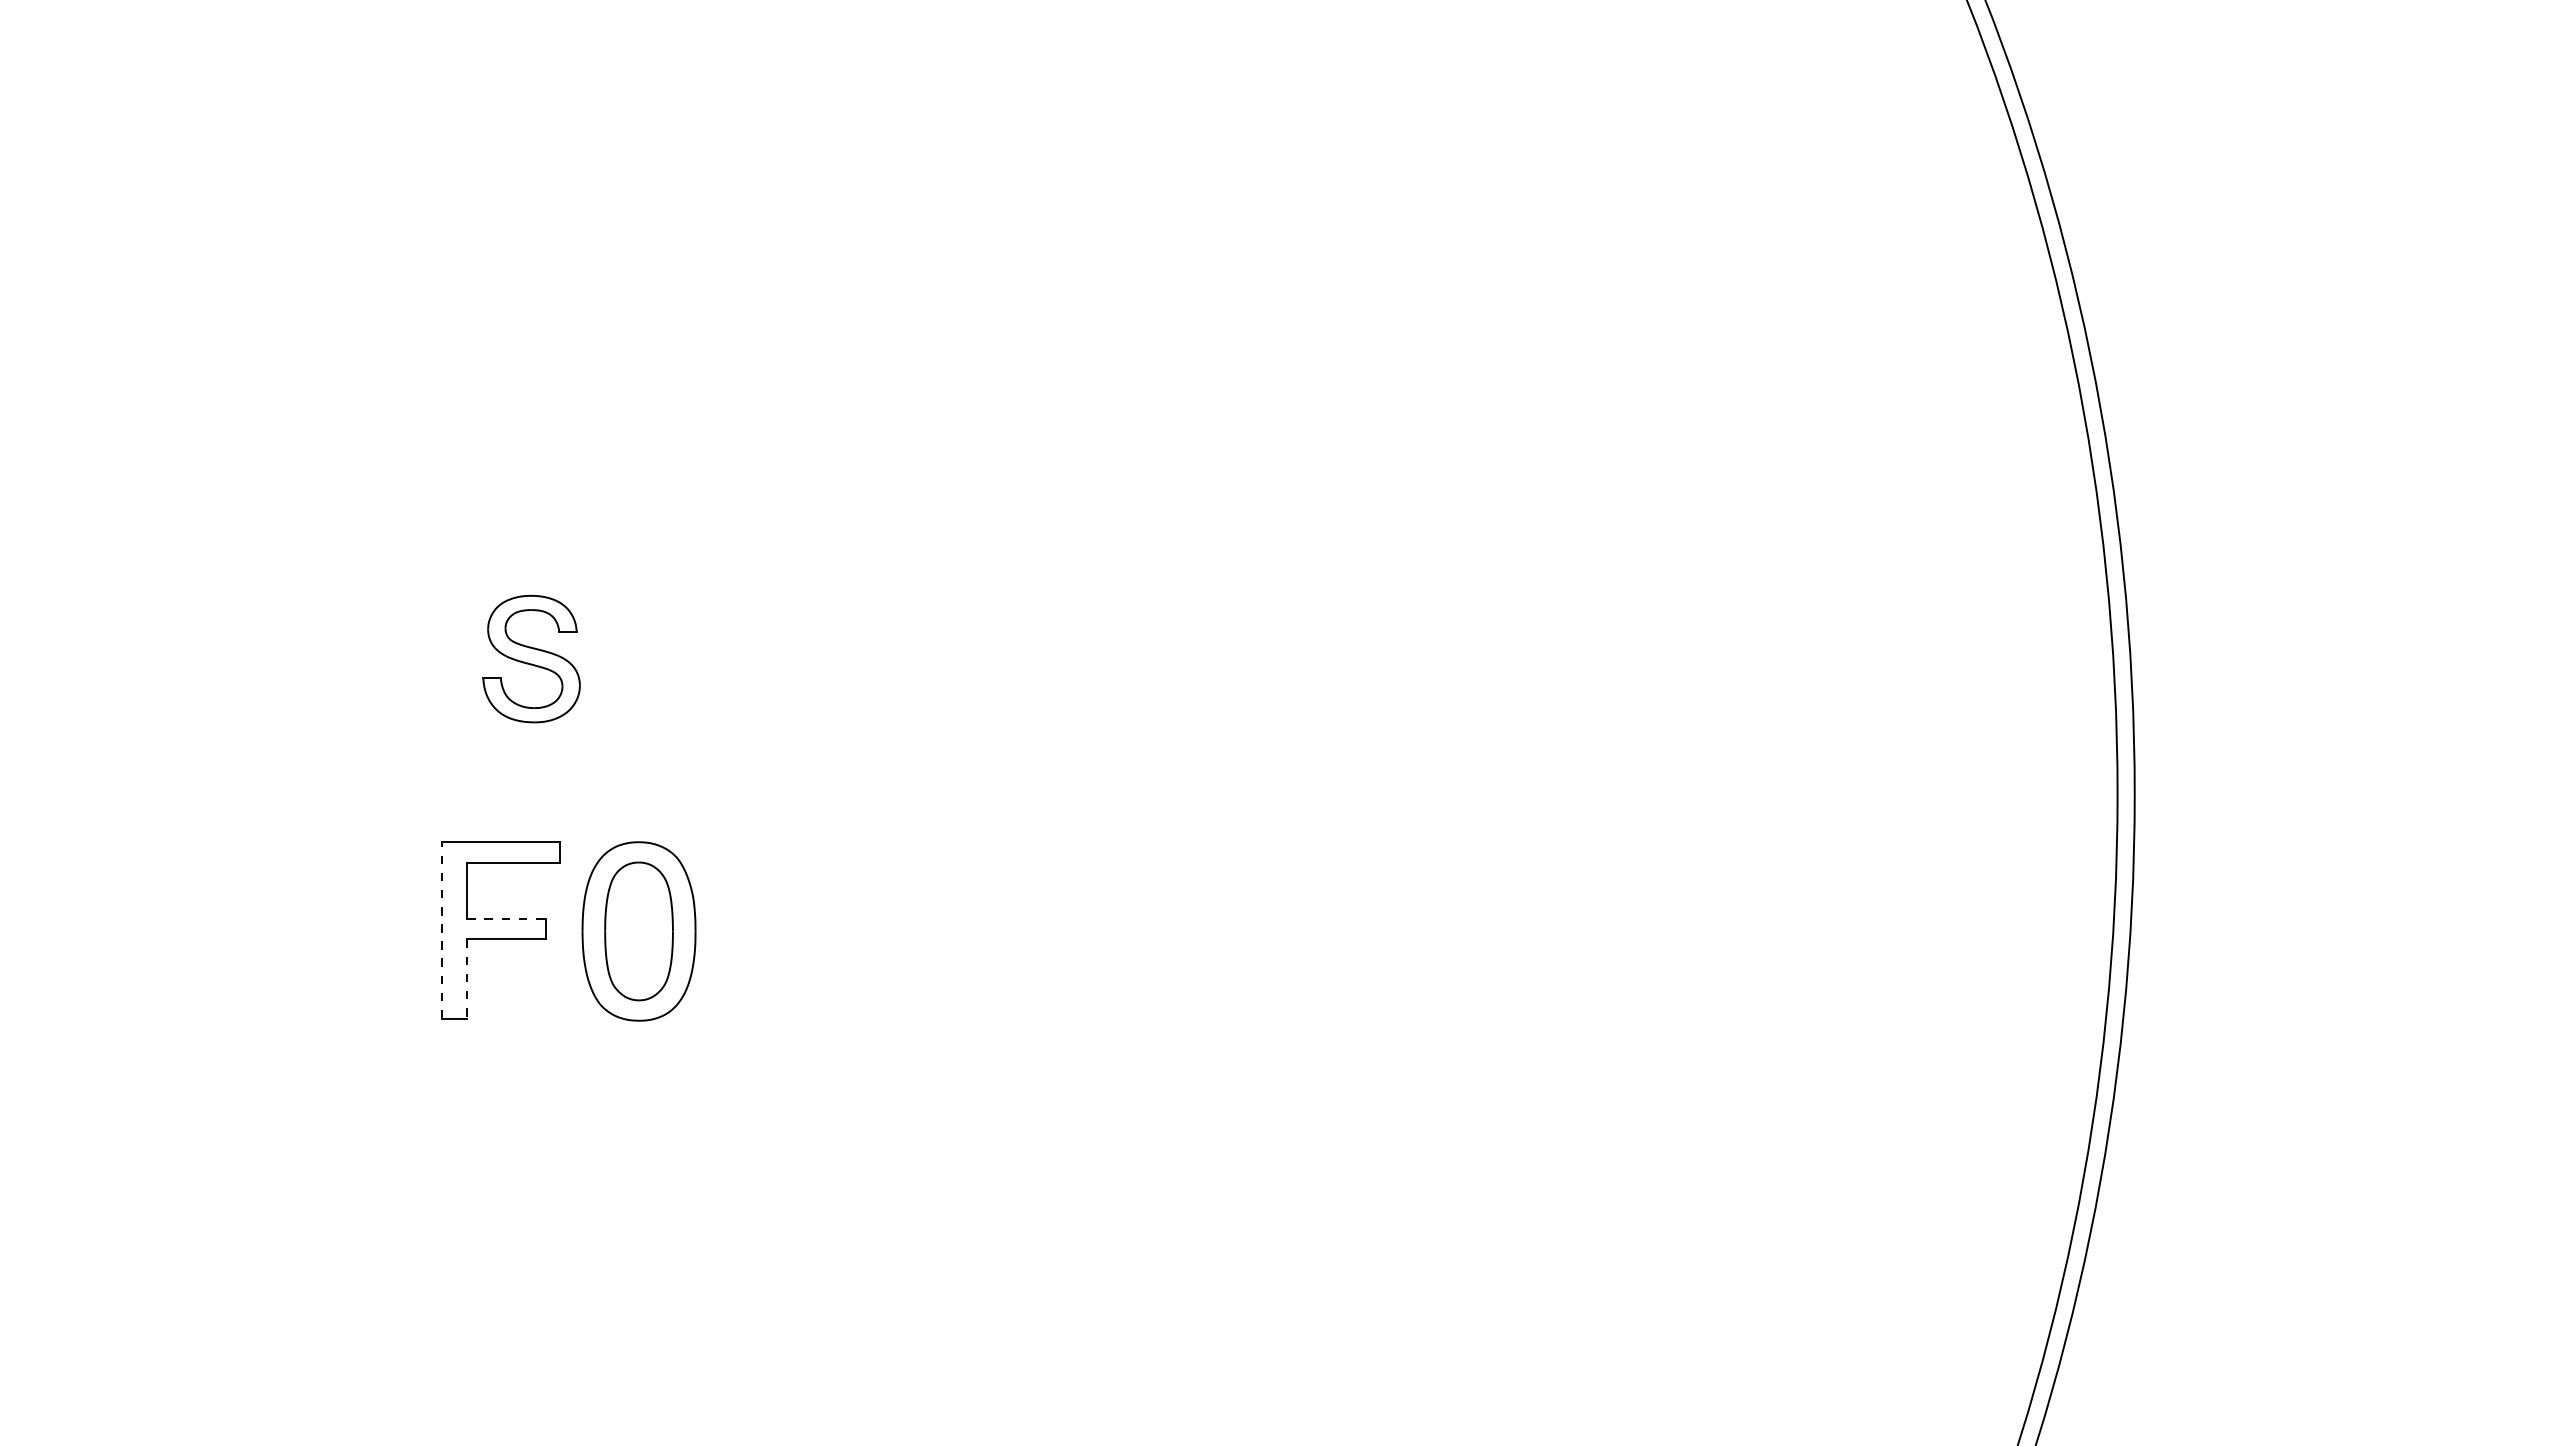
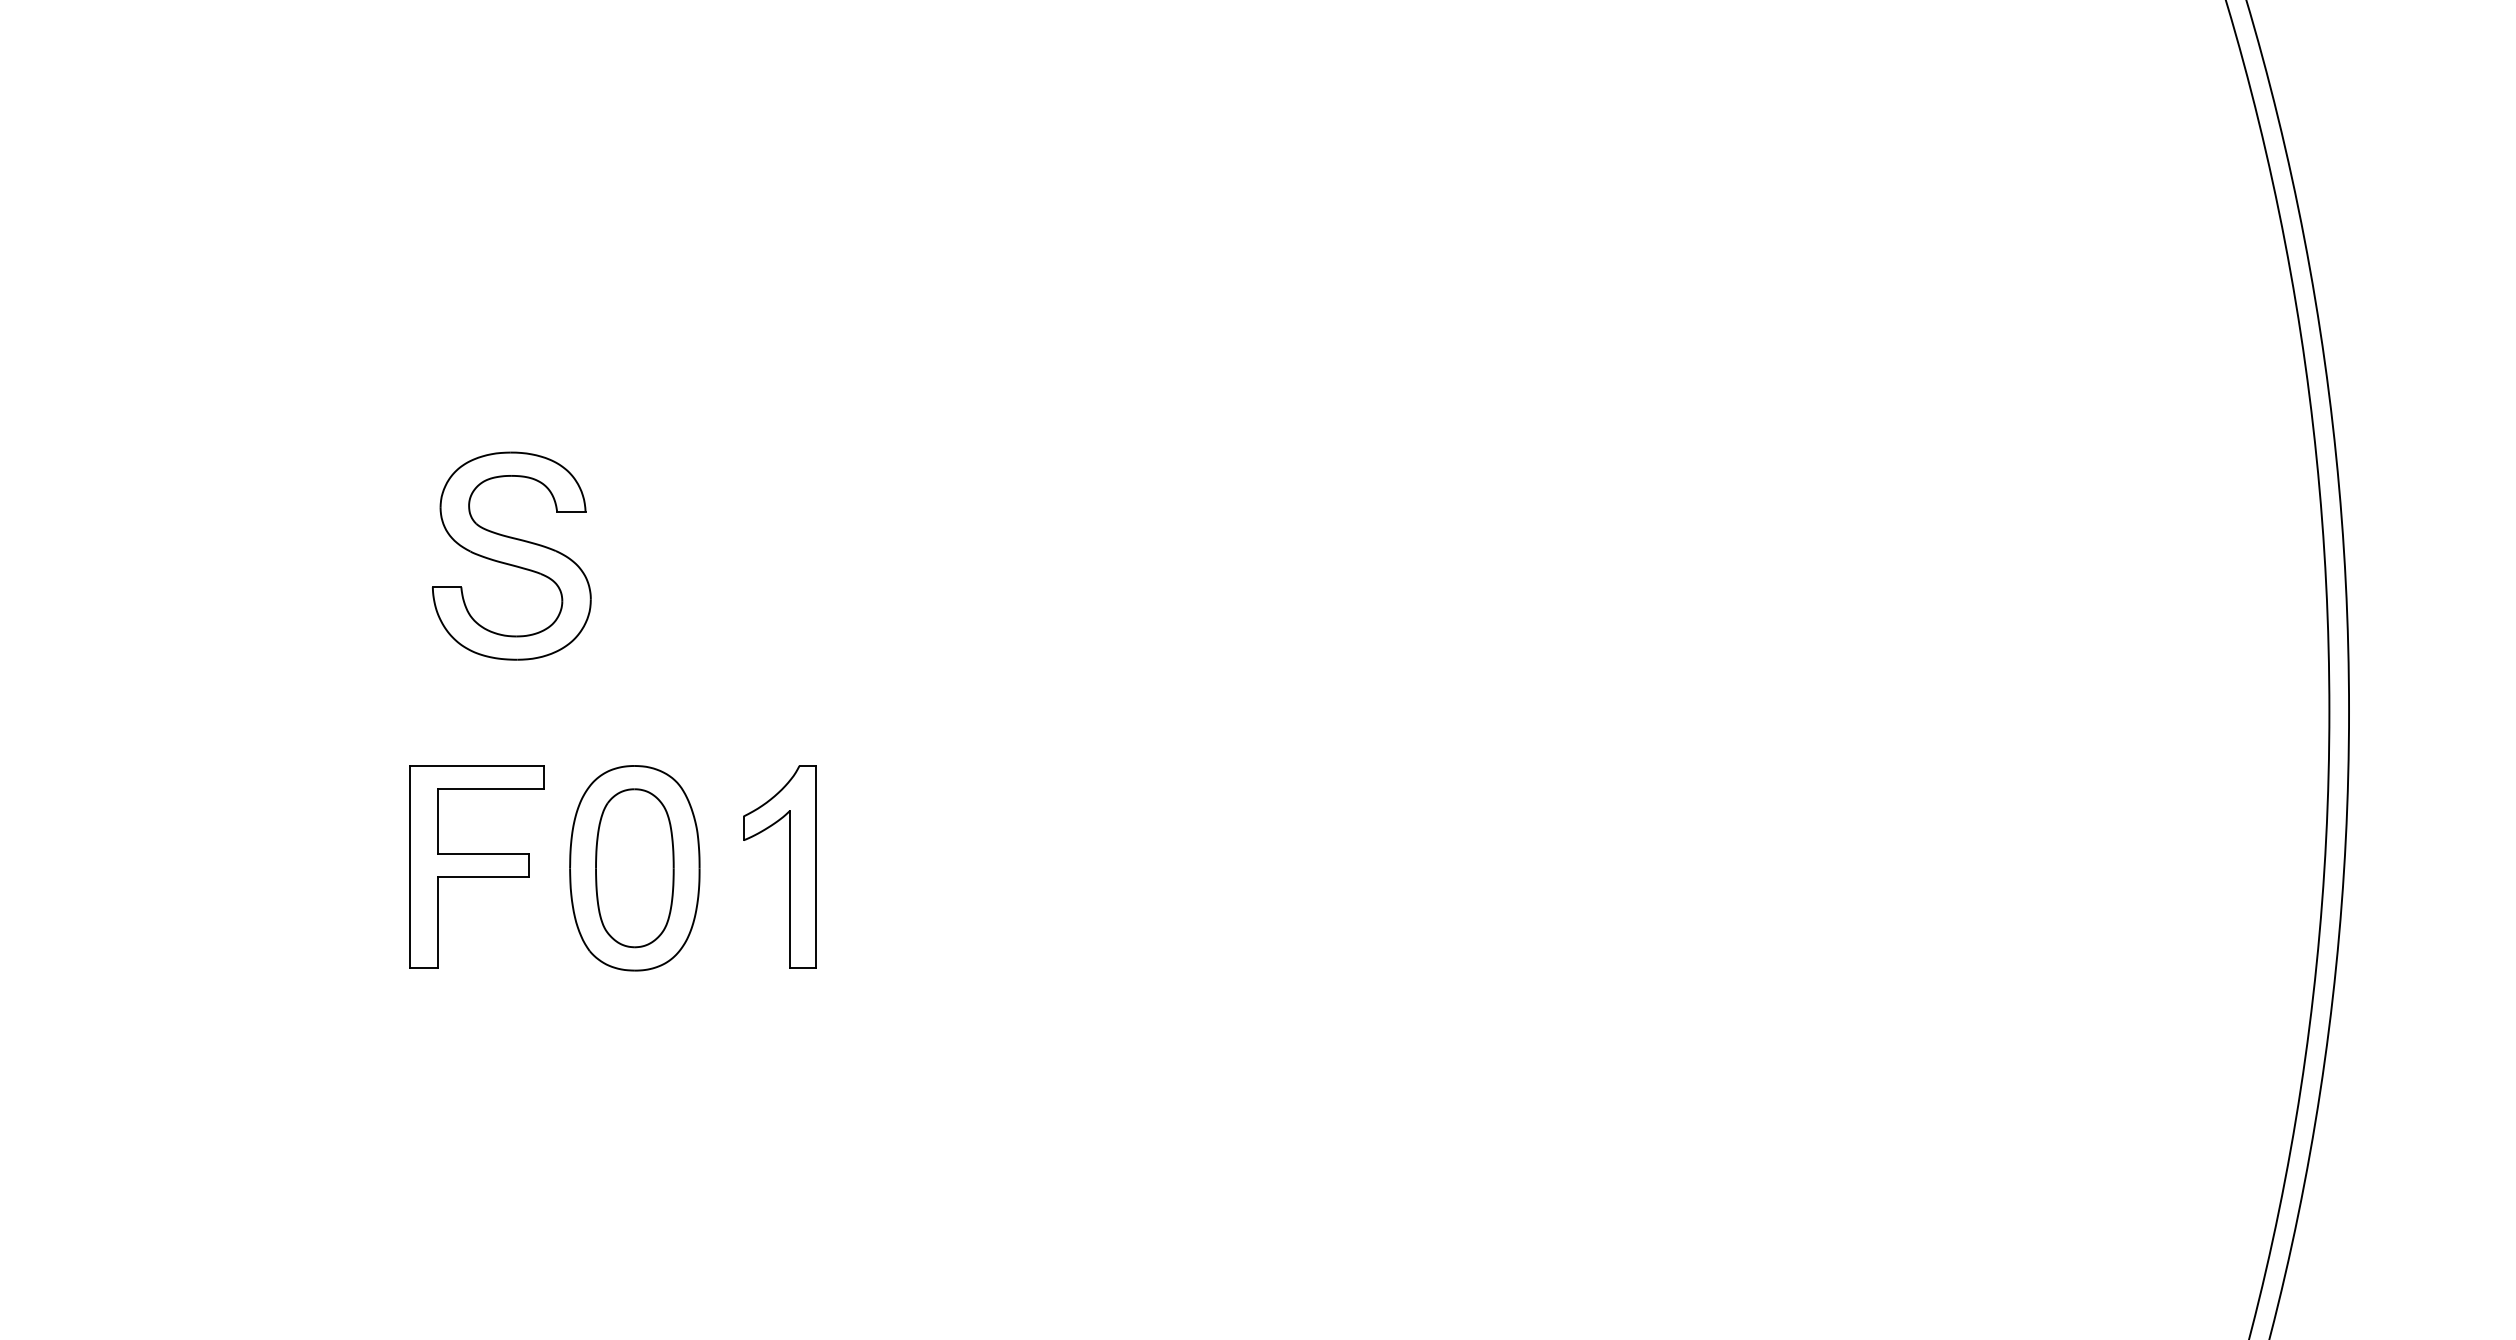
part: (531, 658) -> (511, 555), size x1.43
line: (506, 919) -> (482, 854), dashed -> solid
line: (442, 929) -> (409, 866), dashed -> solid
part: (774, 930) -> (790, 867), added
line: (467, 978) -> (438, 922), dashed -> solid

